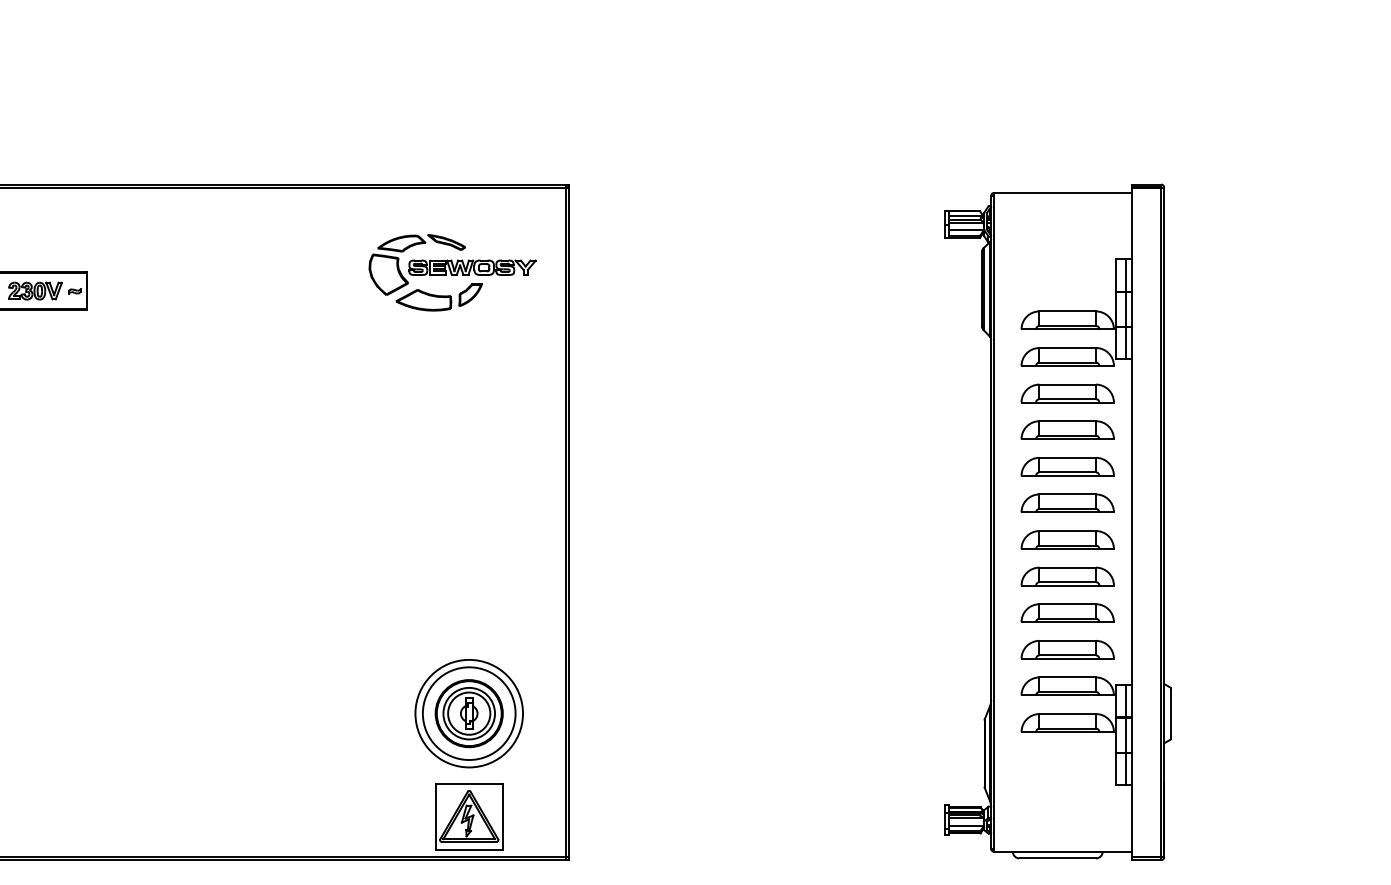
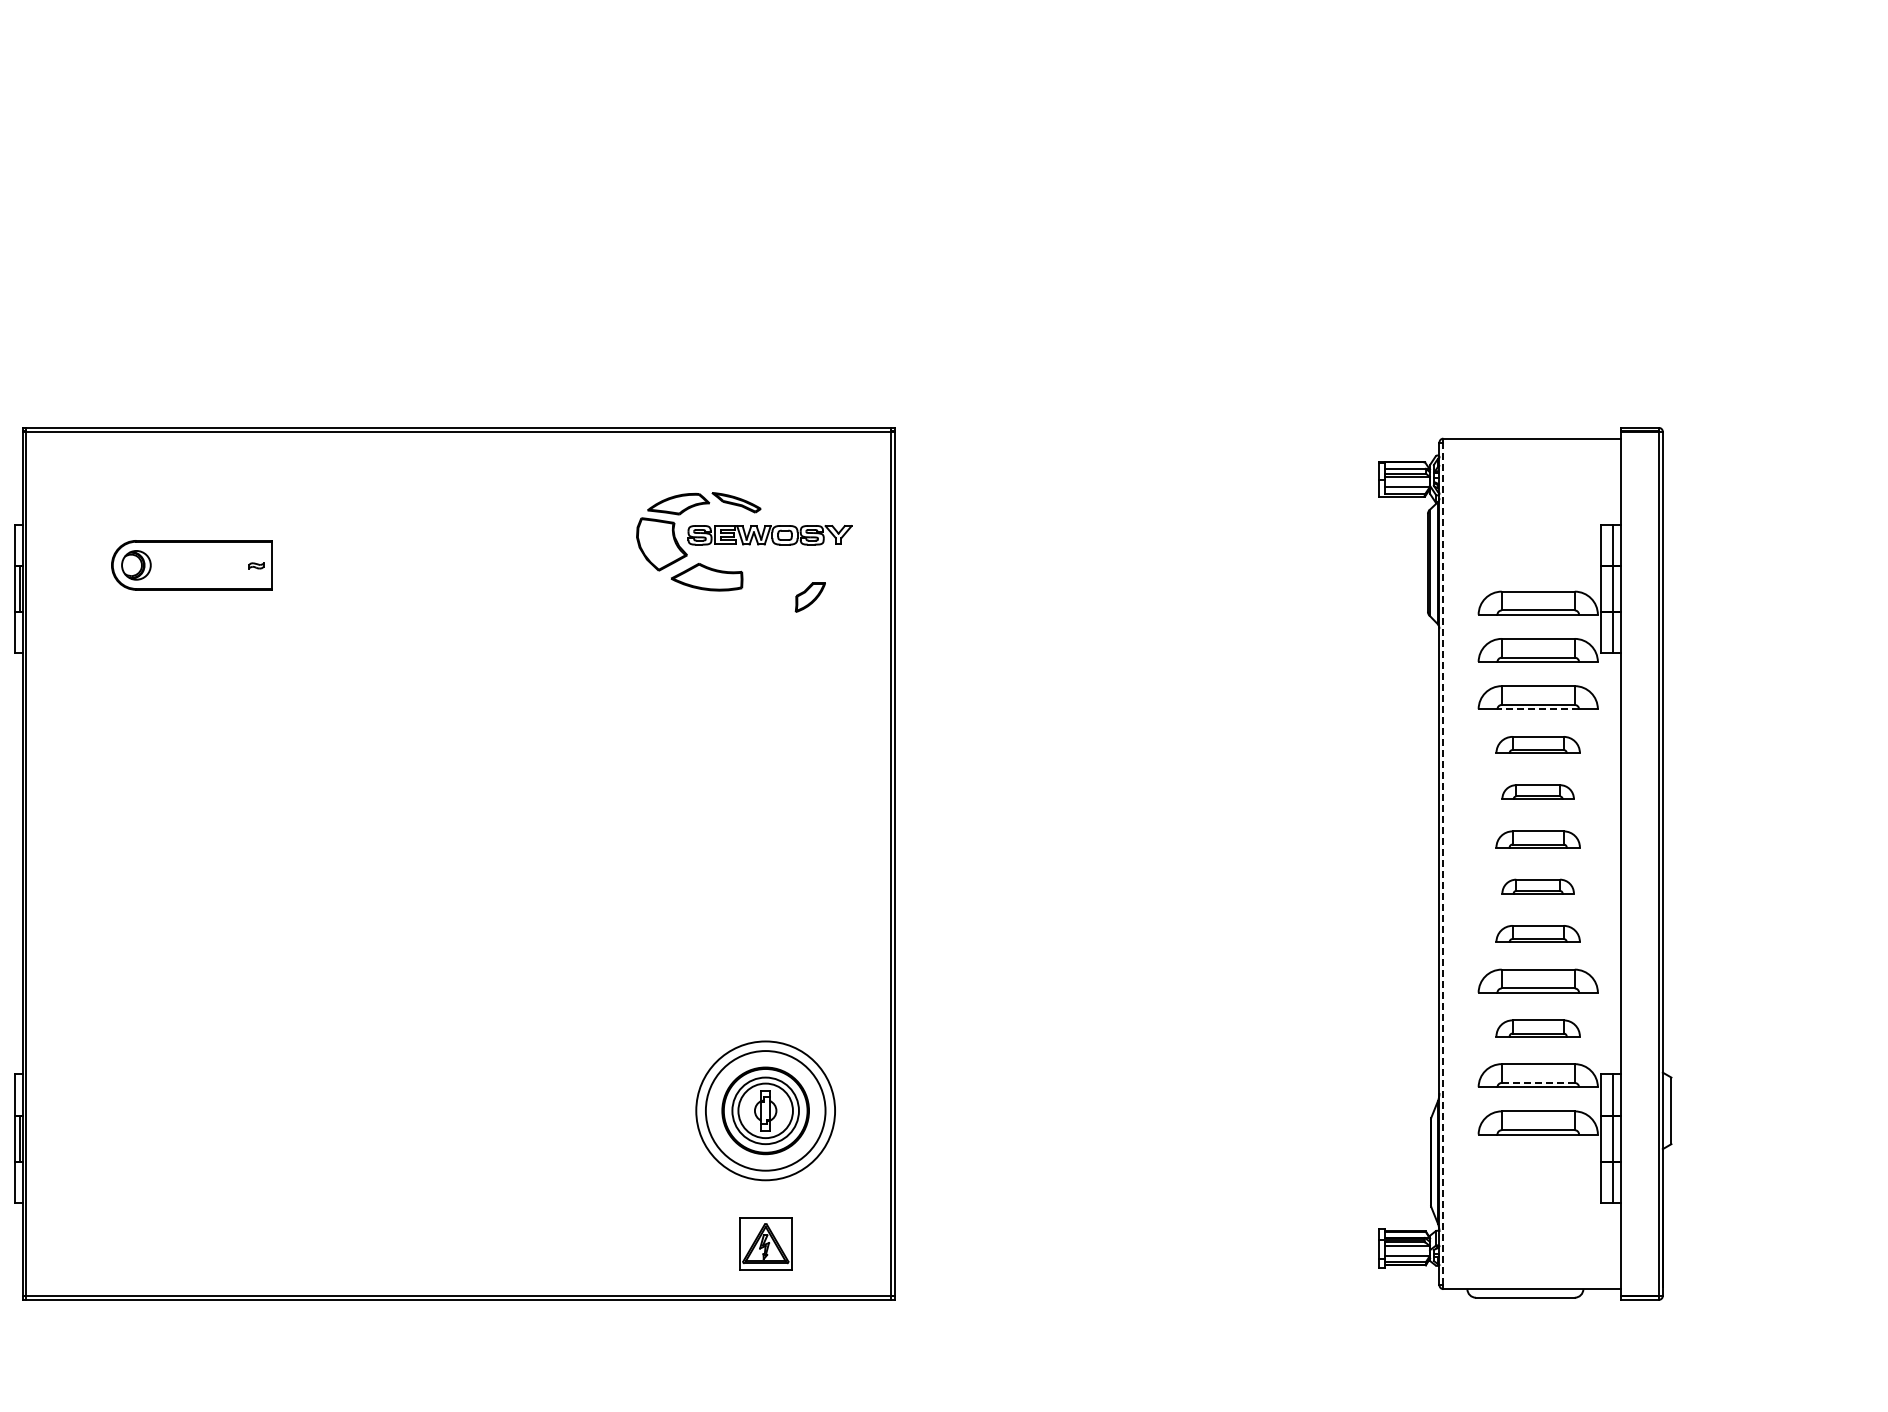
part: (35, 291) -> (205, 565), removed
part: (469, 295) -> (809, 597), moved
line: (1067, 402) -> (1538, 709), solid -> dashed
part: (1067, 429) -> (1537, 744), size x0.7
part: (1067, 466) -> (1537, 791), size x0.6
part: (1067, 503) -> (1537, 839), size x0.7
line: (994, 522) -> (1443, 863), solid -> dashed
part: (1067, 539) -> (1537, 886), size x0.6
part: (1067, 576) -> (1537, 933), size x0.7
part: (1067, 649) -> (1537, 1028), size x0.7
line: (1067, 691) -> (1538, 1082), solid -> dashed
part: (469, 816) -> (765, 1243), size x0.6

